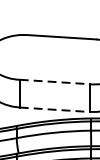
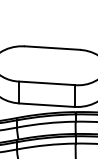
line: (54, 82) -> (46, 83), dashed -> solid
line: (54, 110) -> (46, 105), dashed -> solid

